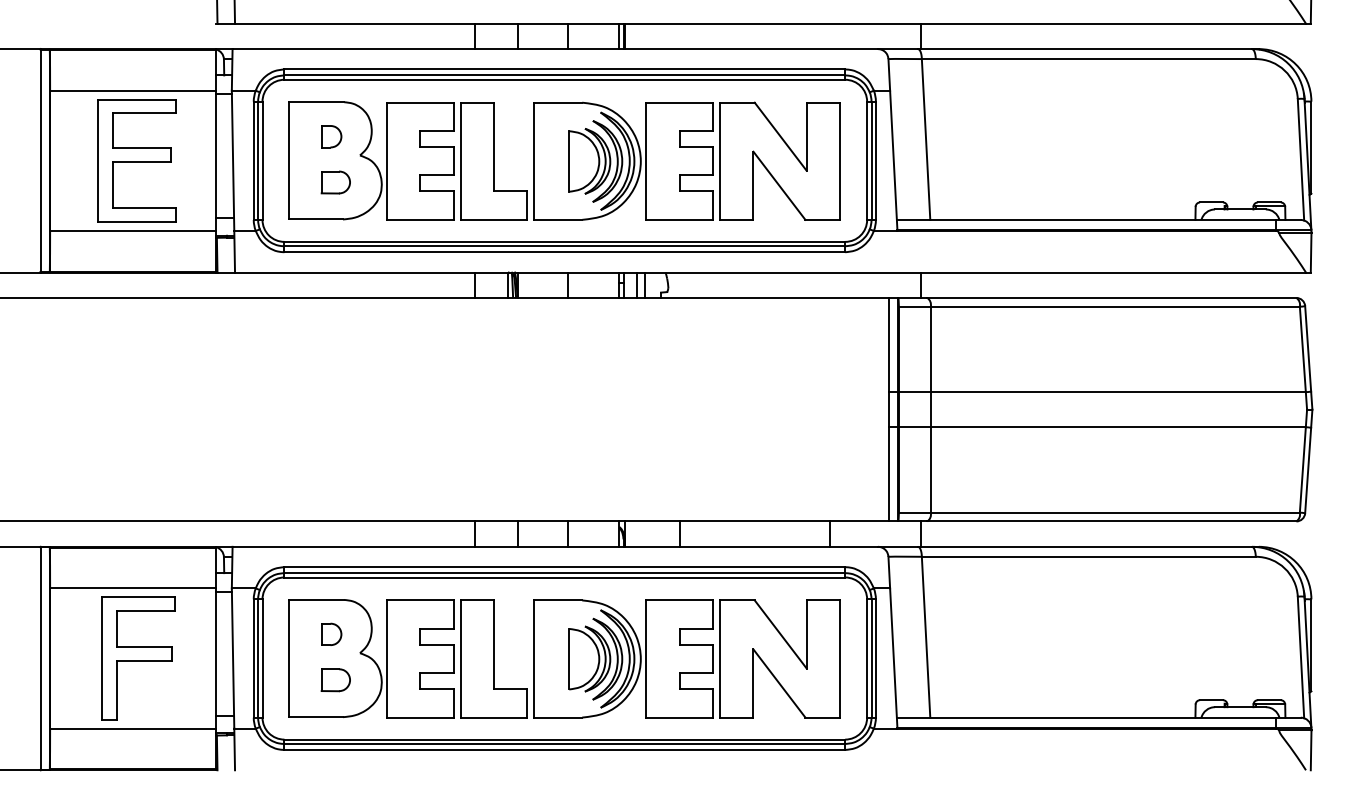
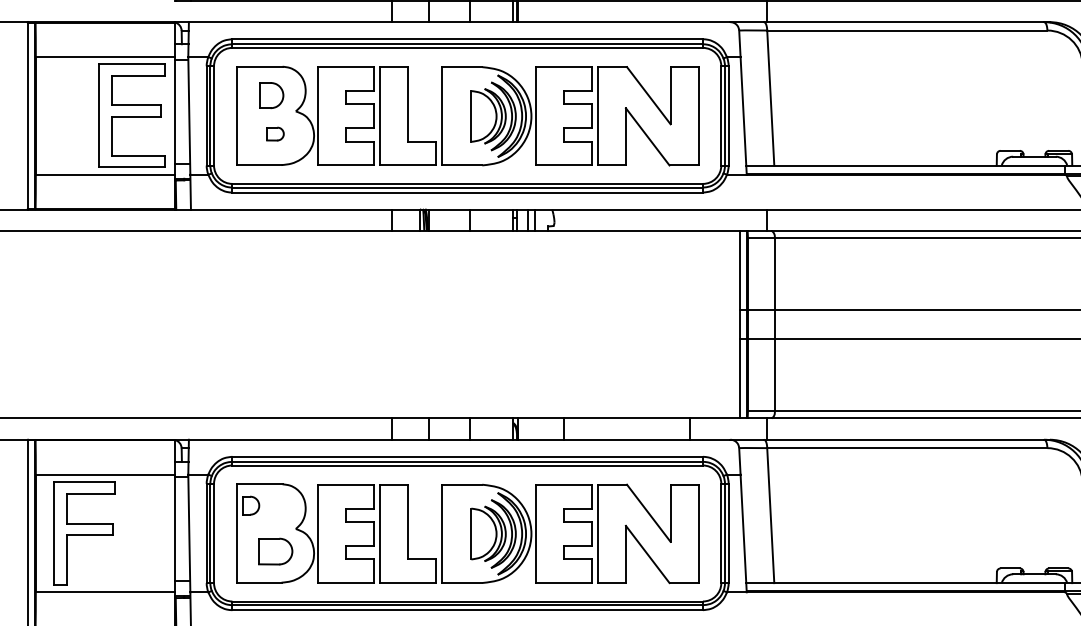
part: (331, 136) -> (271, 95), size x1.4
part: (136, 160) -> (131, 115), moved
part: (335, 182) -> (275, 134), size x0.7
part: (331, 633) -> (250, 504), moved
part: (138, 658) -> (84, 533), moved
part: (335, 680) -> (275, 551), size x1.4

